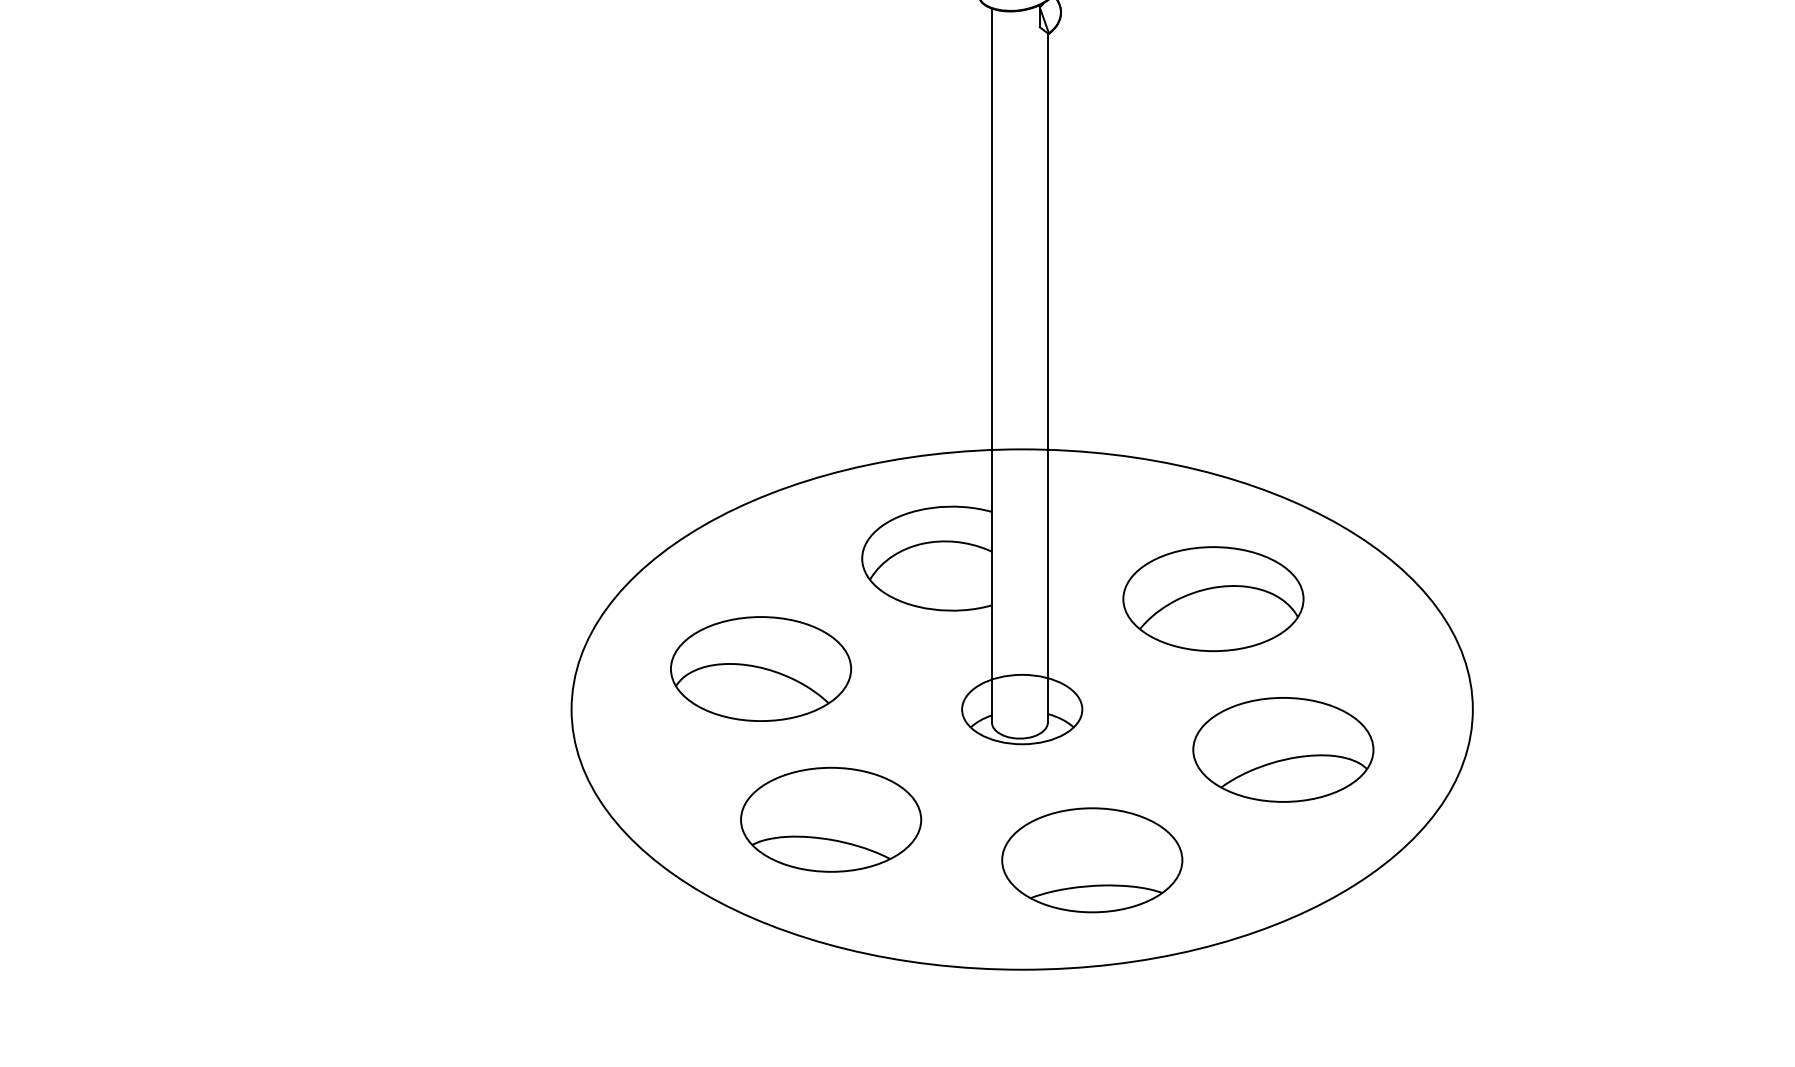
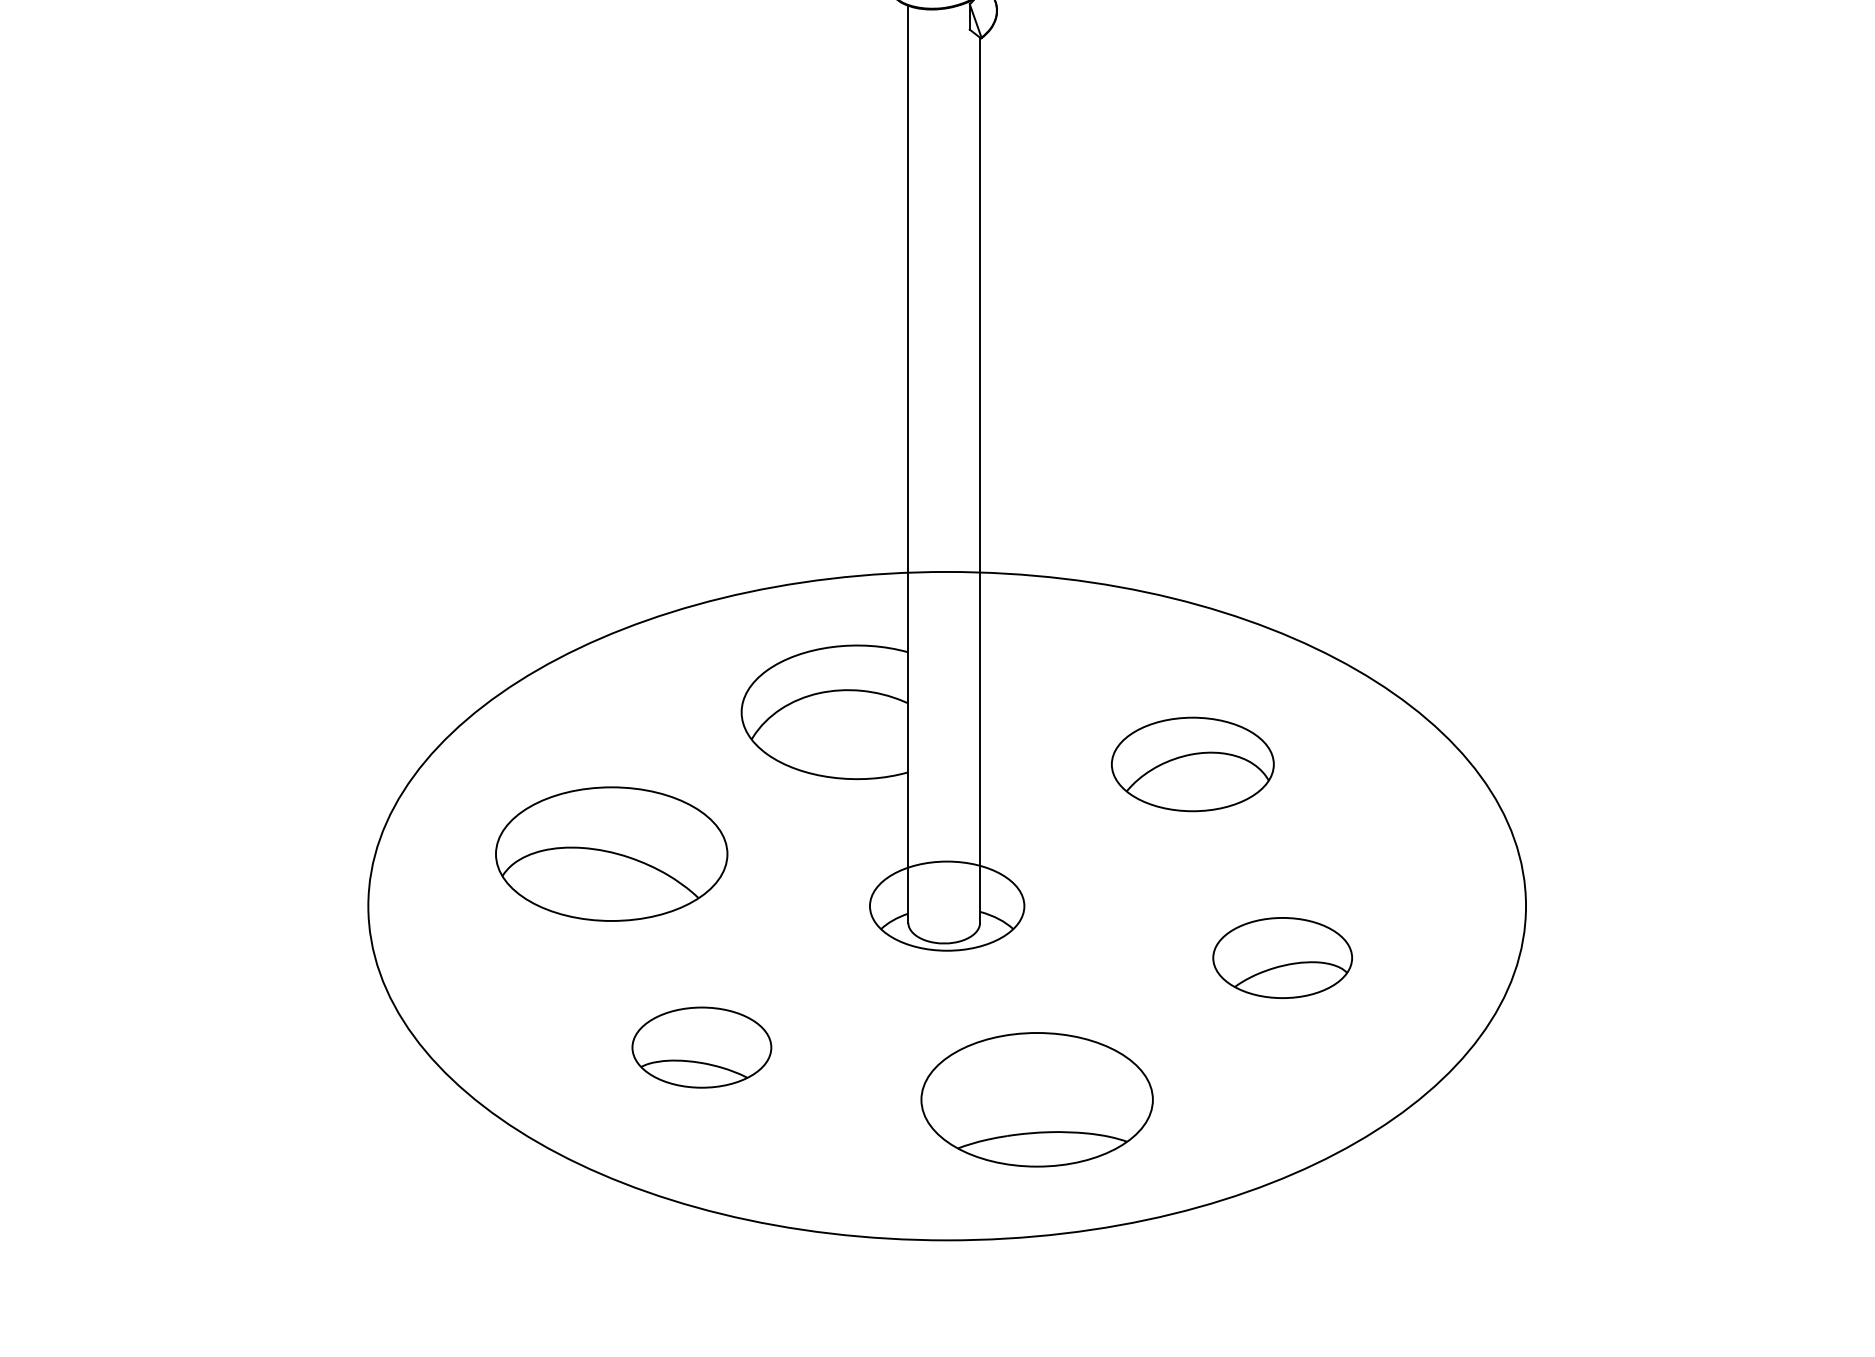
part: (1213, 599) -> (1192, 764), size x0.7
part: (1283, 749) -> (1282, 957), size x0.6
part: (831, 819) -> (702, 1047), size x0.6

